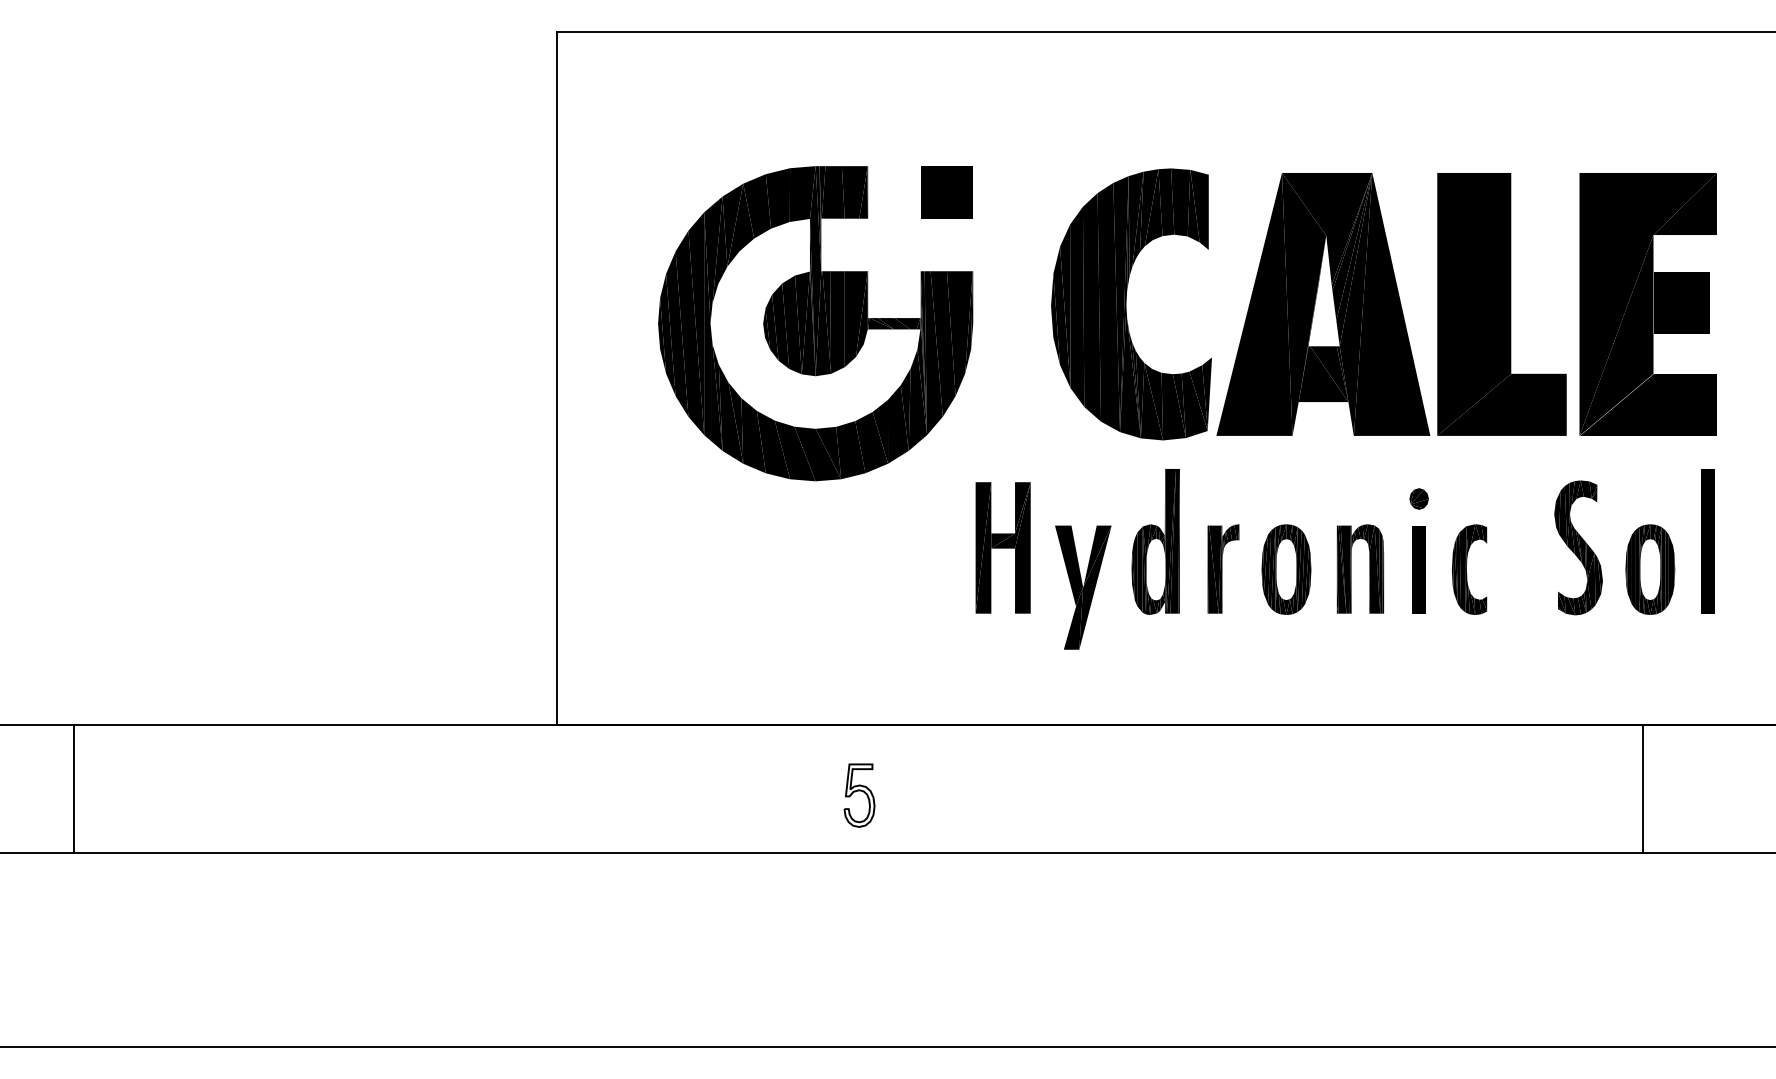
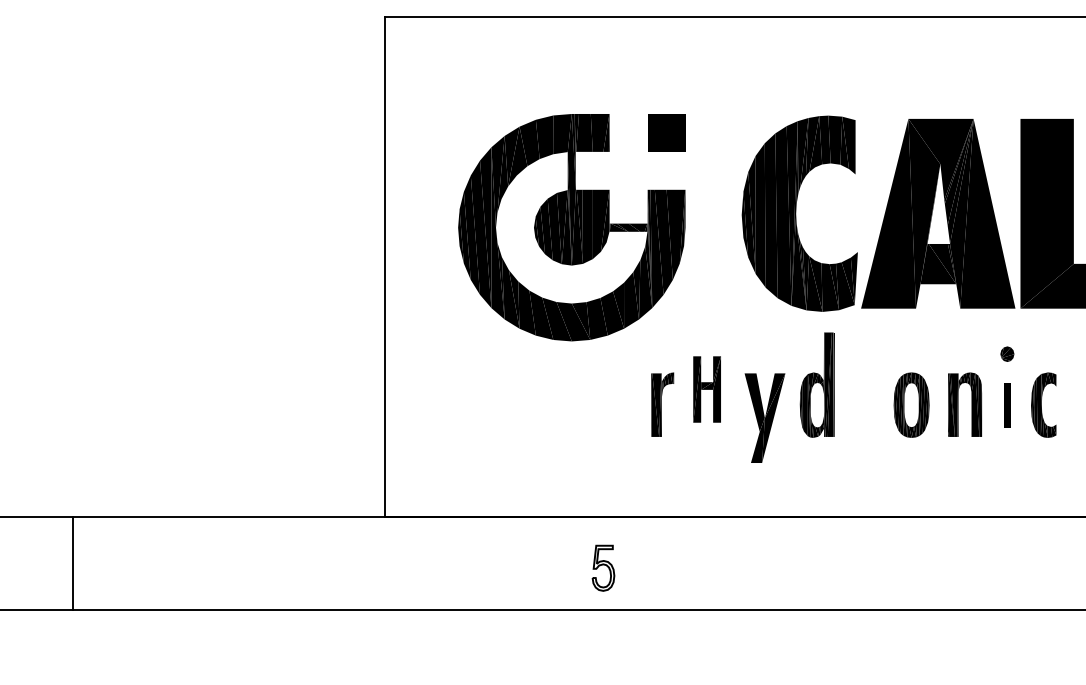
part: (1002, 547) -> (706, 389), size x0.7
part: (1223, 568) -> (662, 404), moved
part: (1418, 569) -> (1006, 405), size x0.7
line: (73, 788) -> (73, 563), moved

